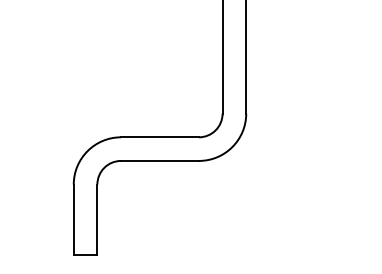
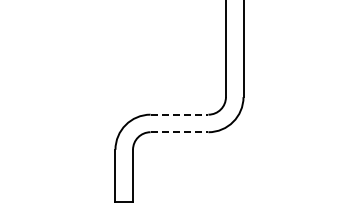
line: (160, 137) -> (179, 114), solid -> dashed
line: (160, 161) -> (179, 132), solid -> dashed

